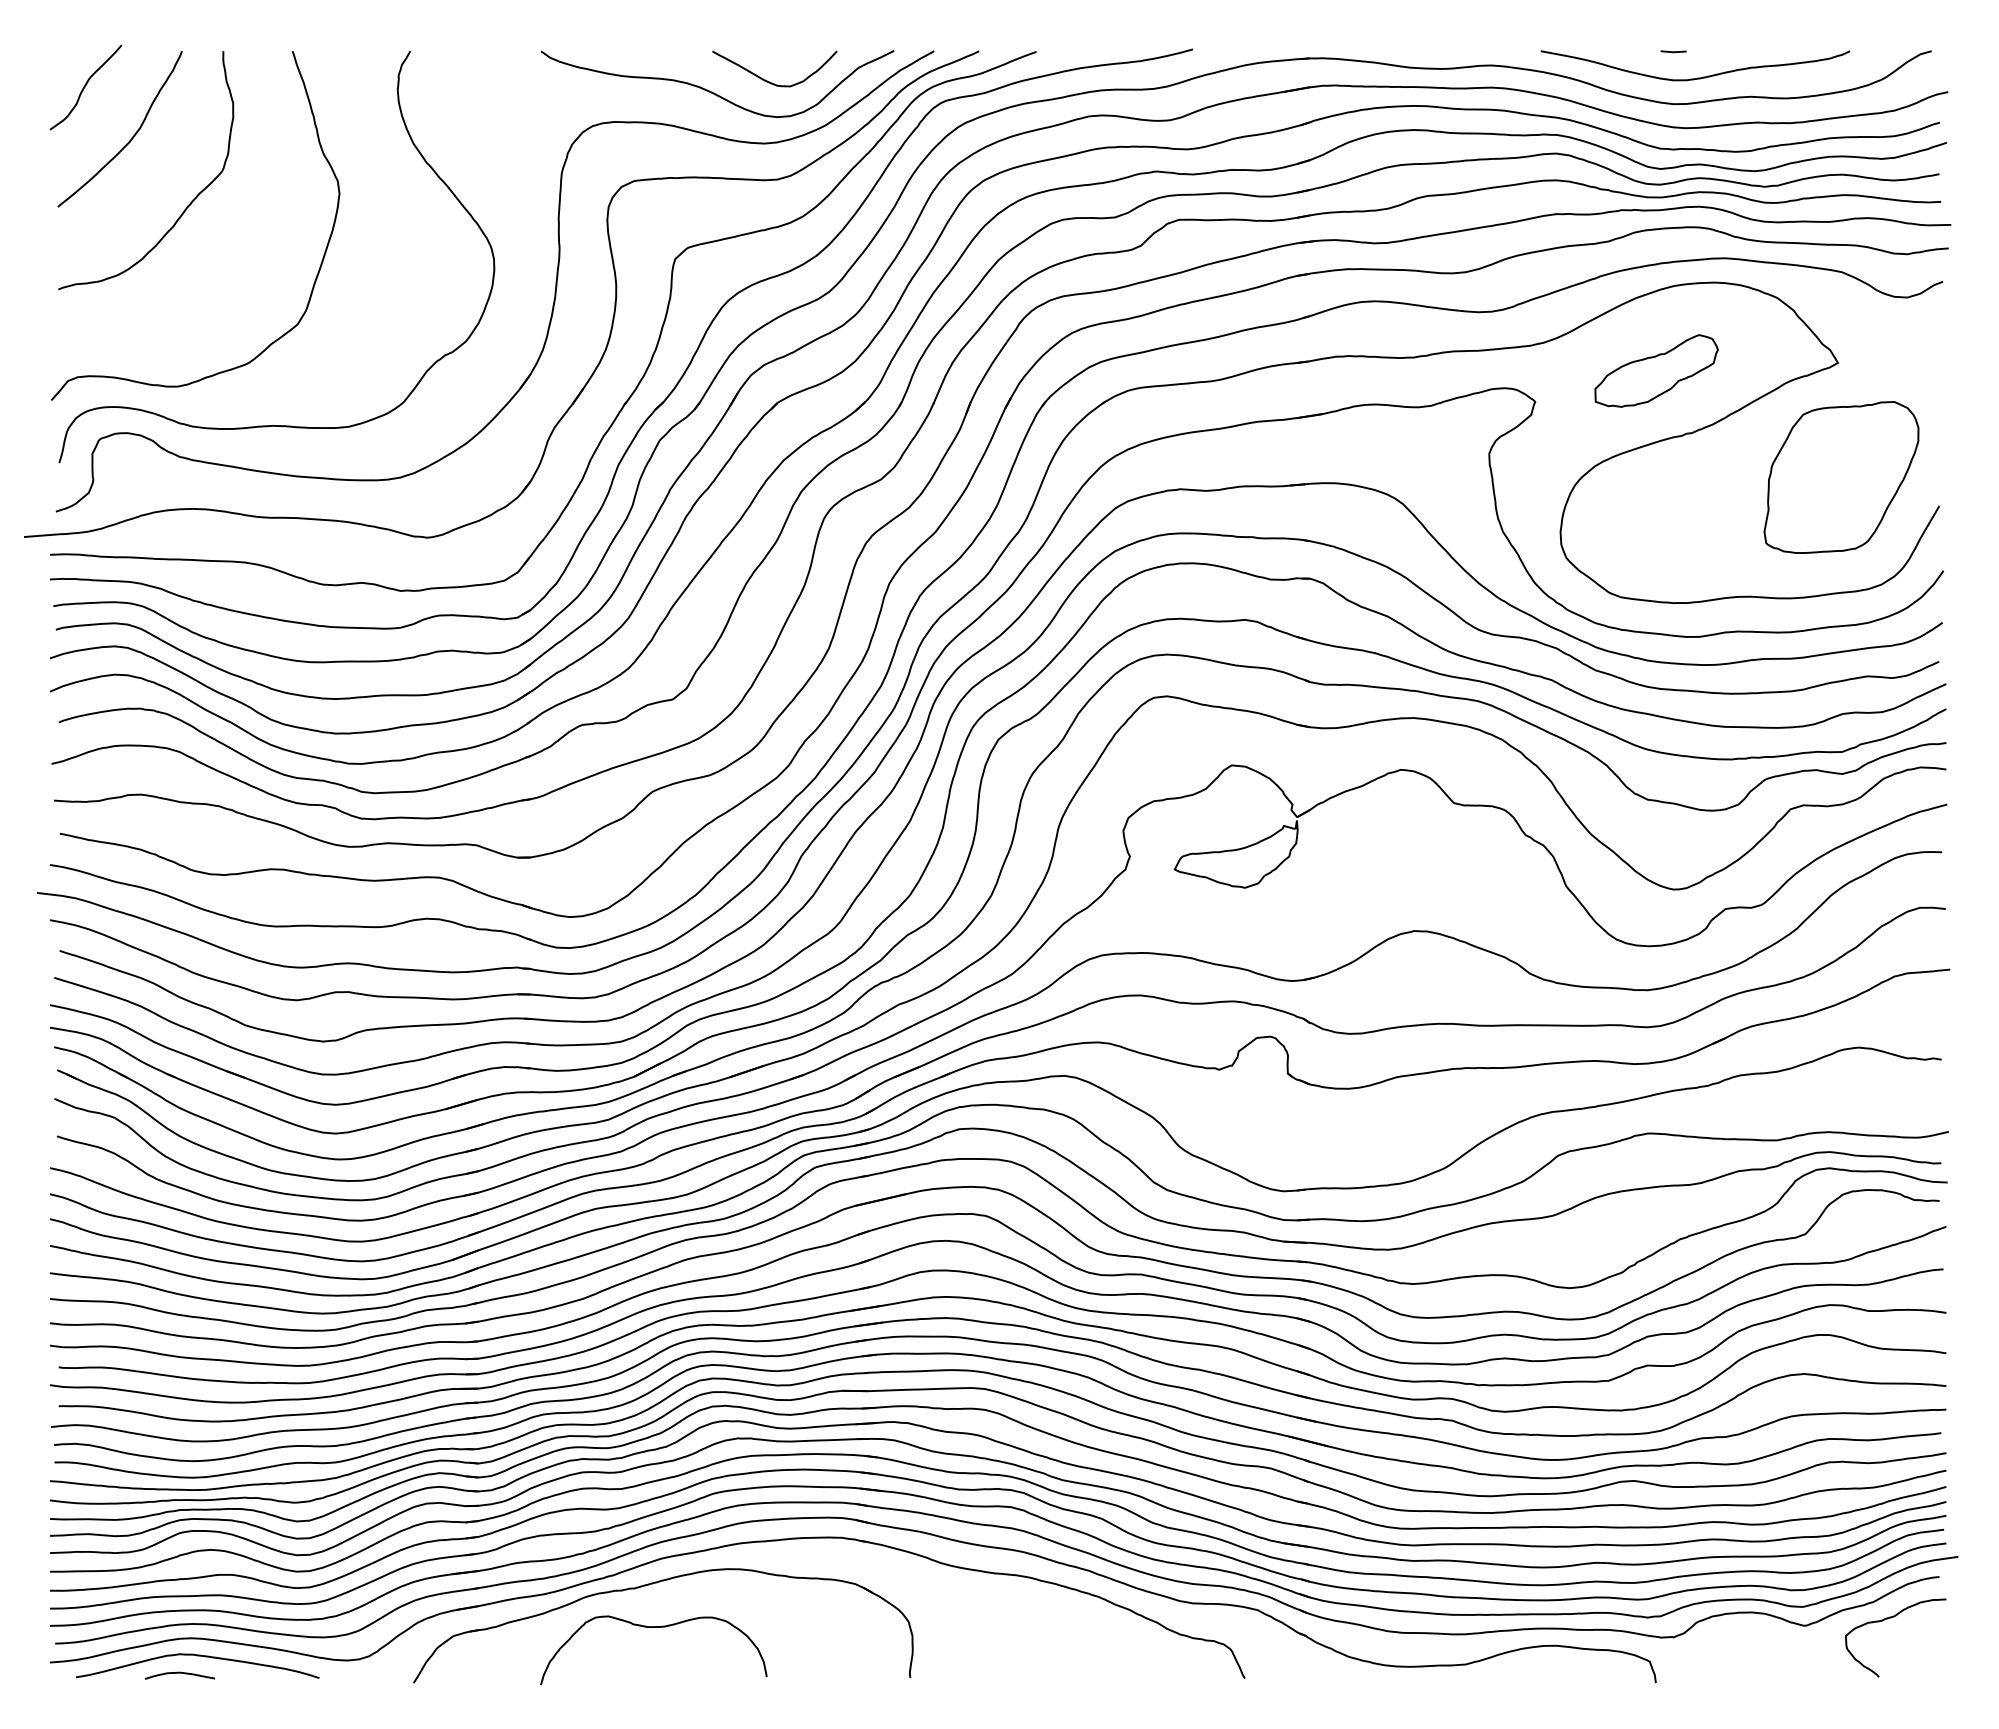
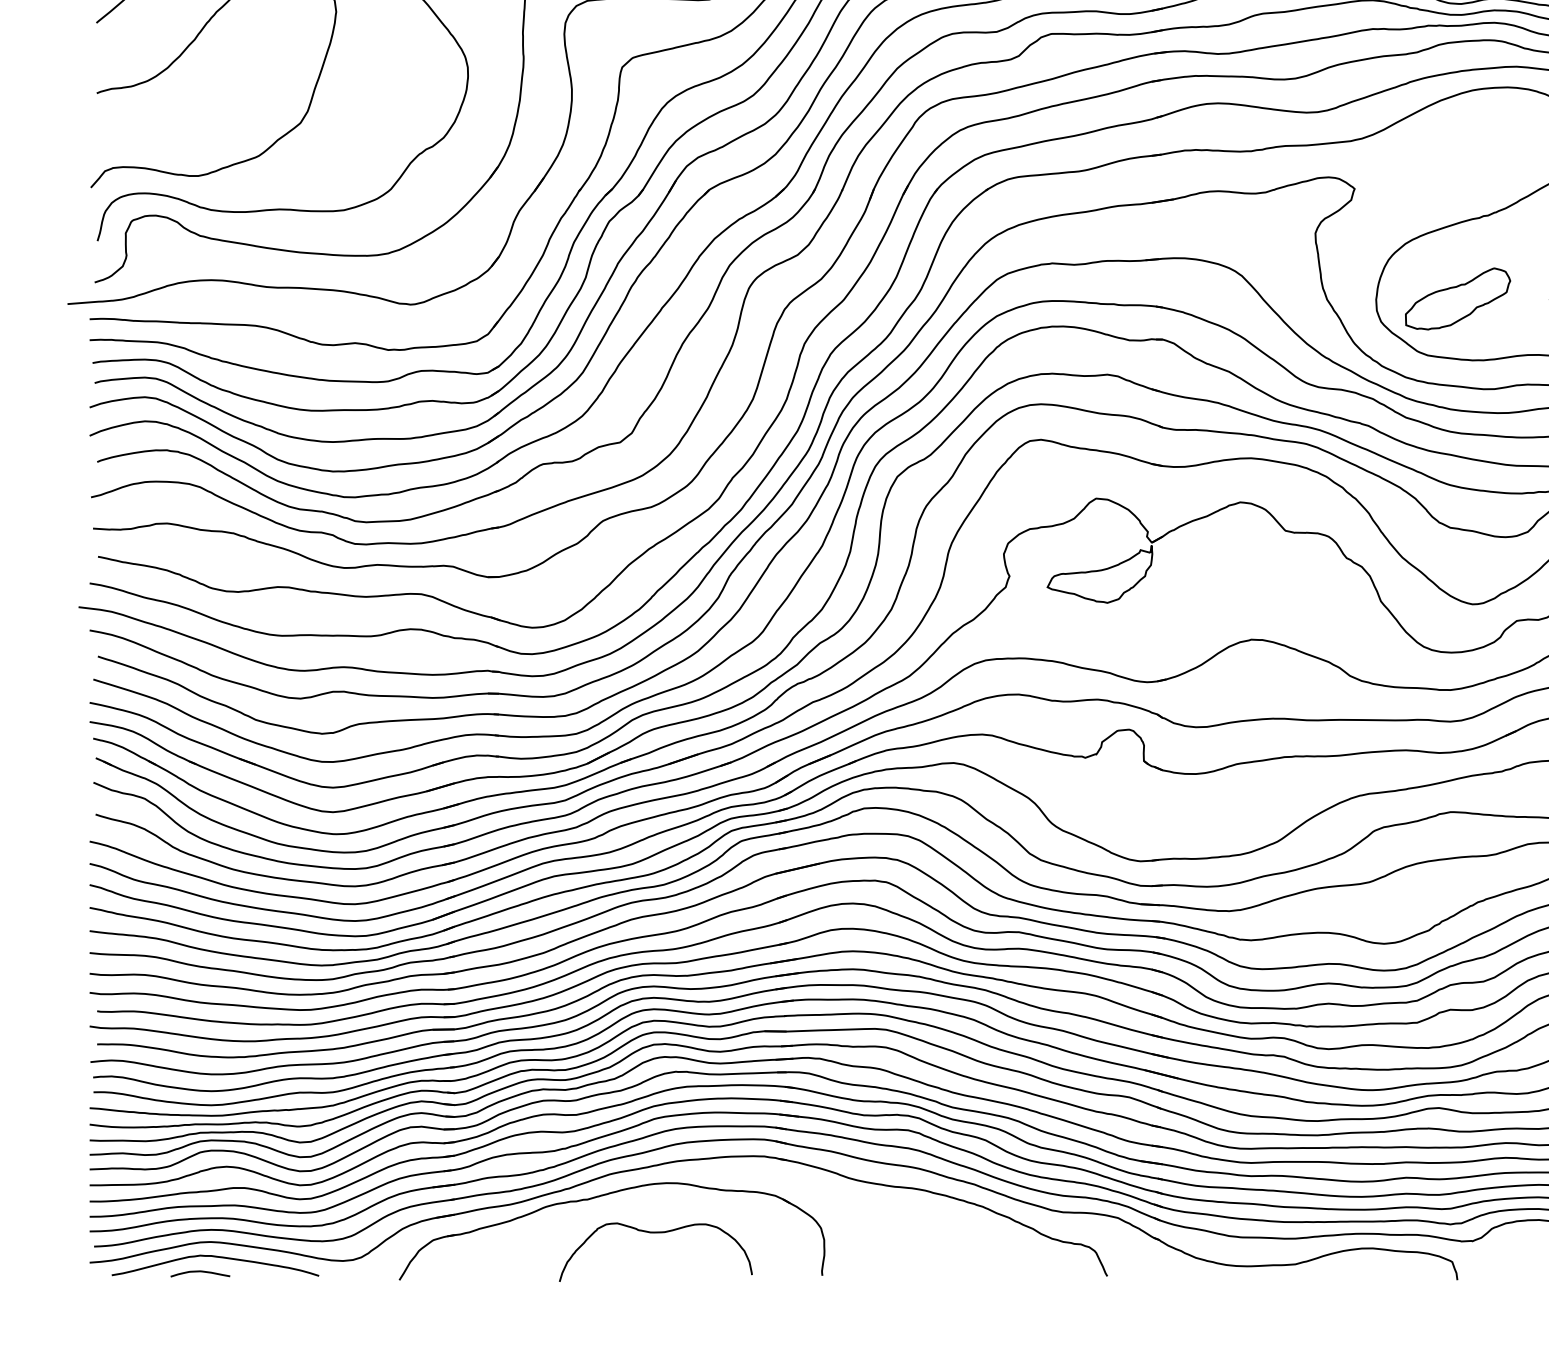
part: (1656, 370) -> (1457, 298), moved
curve: (653, 1627) -> (655, 1232), moved

